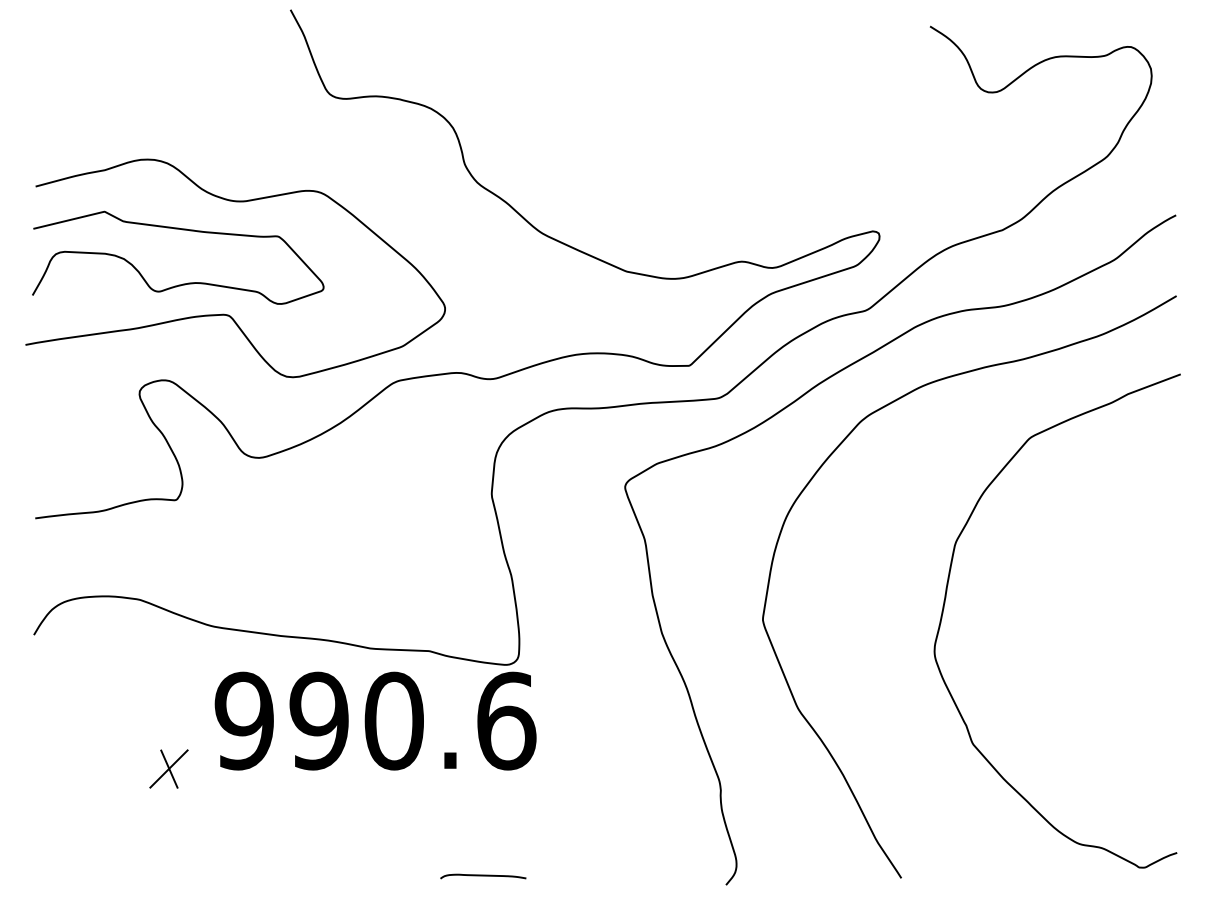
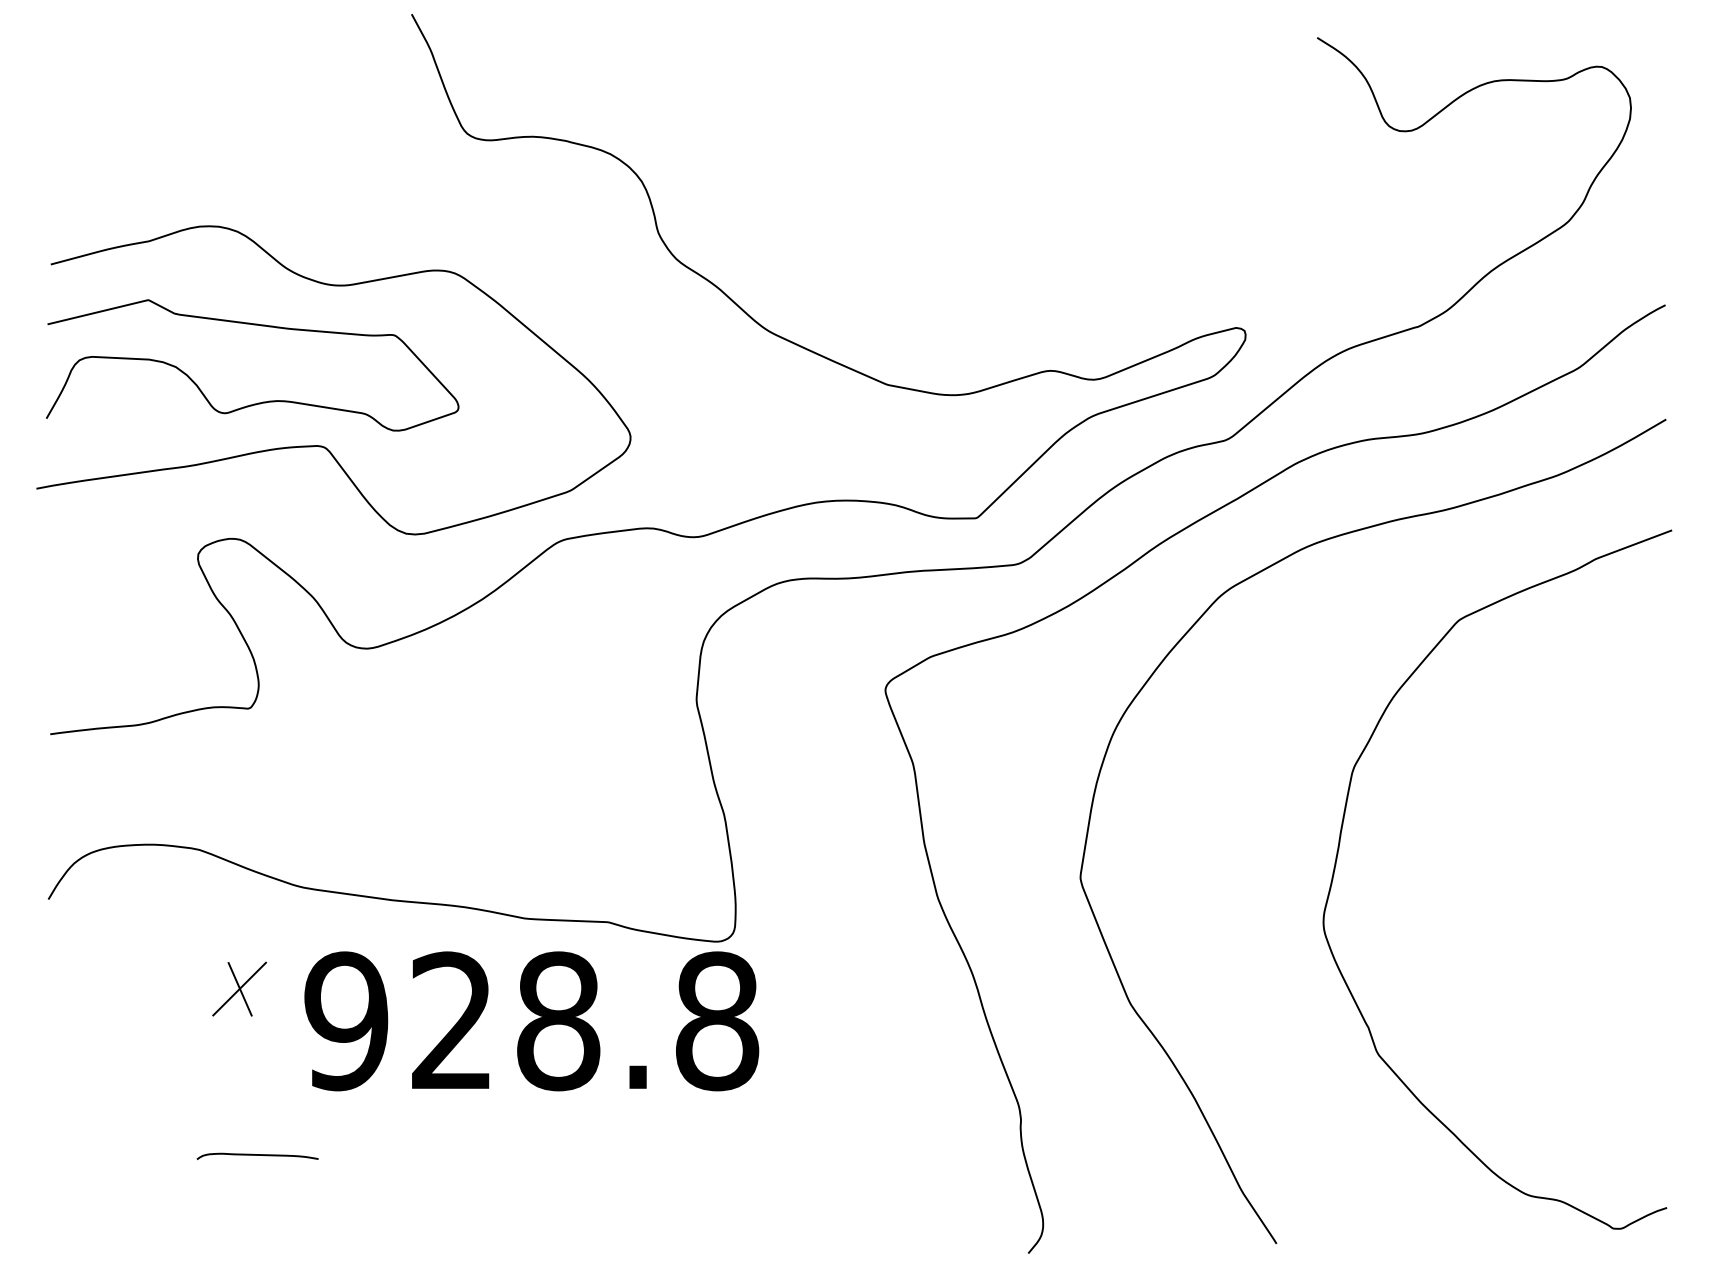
text: (413, 721) -> (585, 1021), 990.6 -> 928.8
part: (168, 768) -> (239, 988), moved
curve: (483, 875) -> (257, 1155), moved

